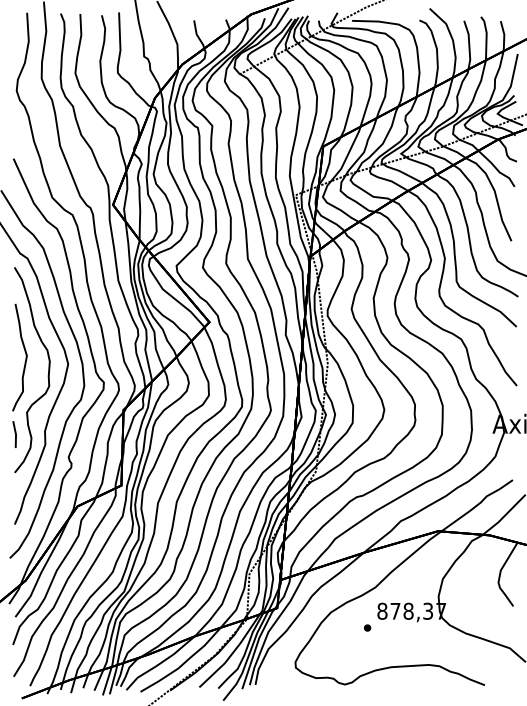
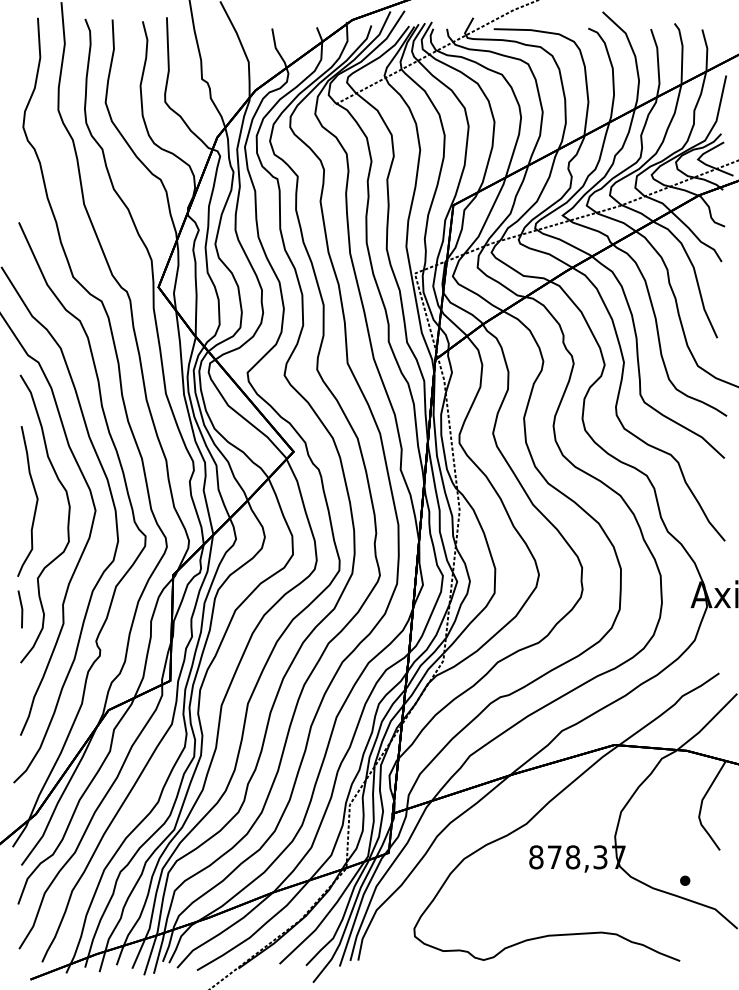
part: (367, 627) -> (685, 880), moved

